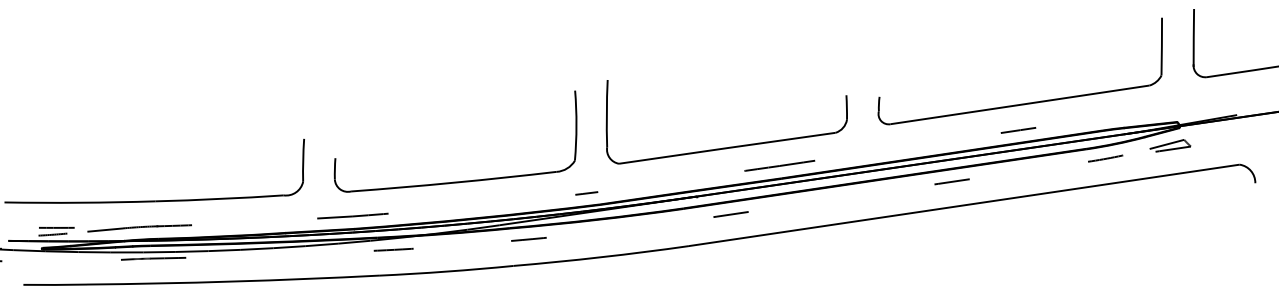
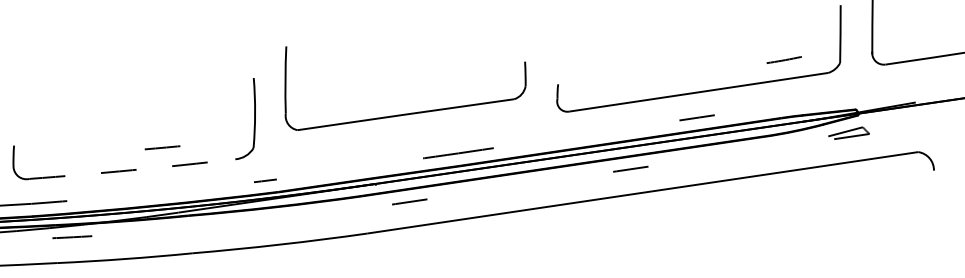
part: (729, 146) -> (408, 112), moved
line: (1105, 158) -> (784, 59), moved
arc: (453, 182) -> (132, 169), solid -> dashed
line: (528, 239) -> (162, 147), moved

